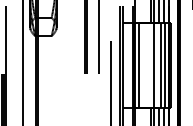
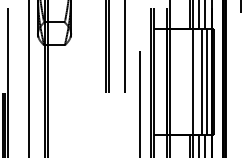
line: (138, 65) -> (173, 82), removed

